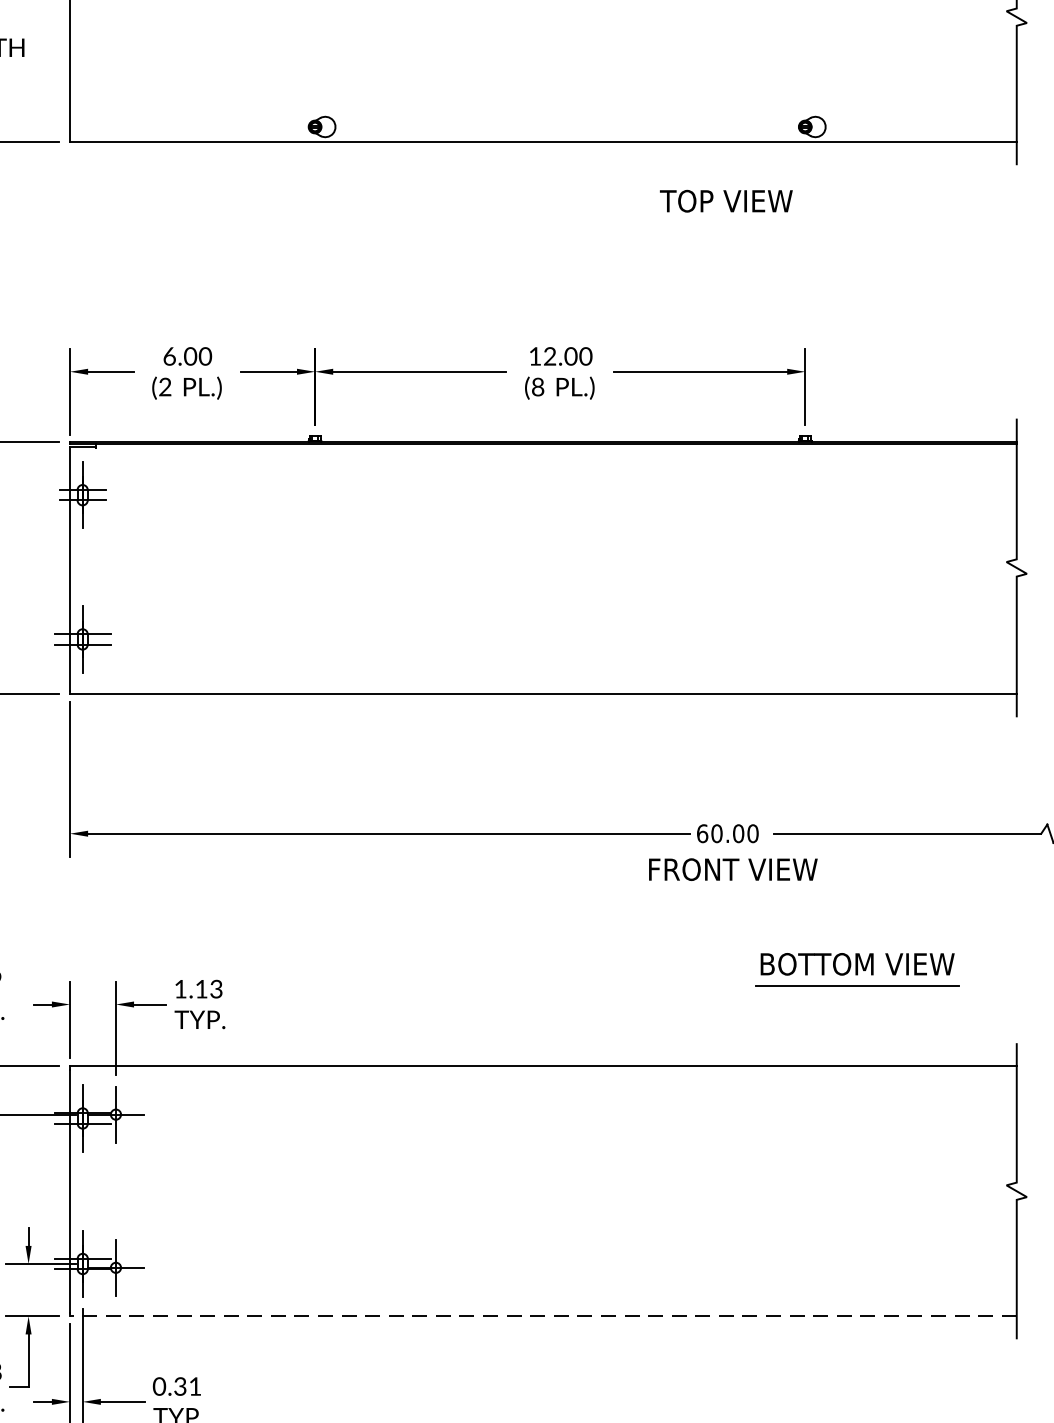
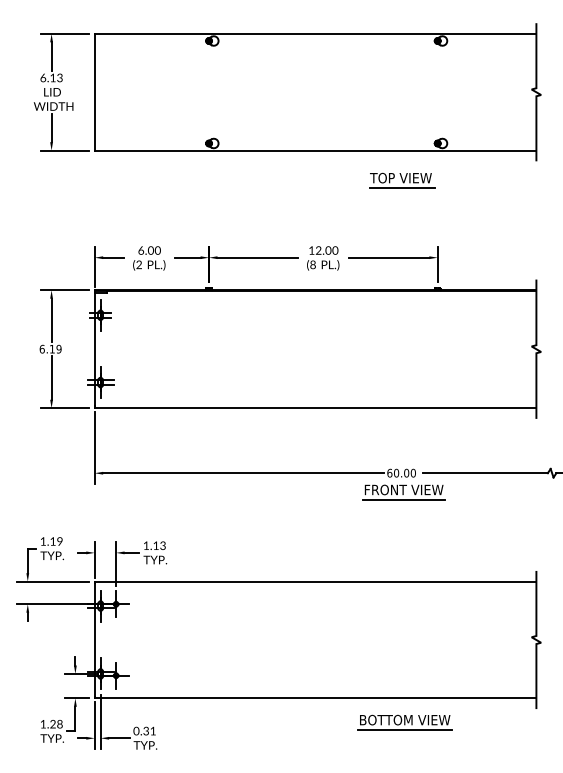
line: (727, 223) -> (401, 188), added
line: (731, 892) -> (403, 500), added
part: (856, 969) -> (404, 722), moved
line: (543, 1316) -> (315, 698), dashed -> solid

